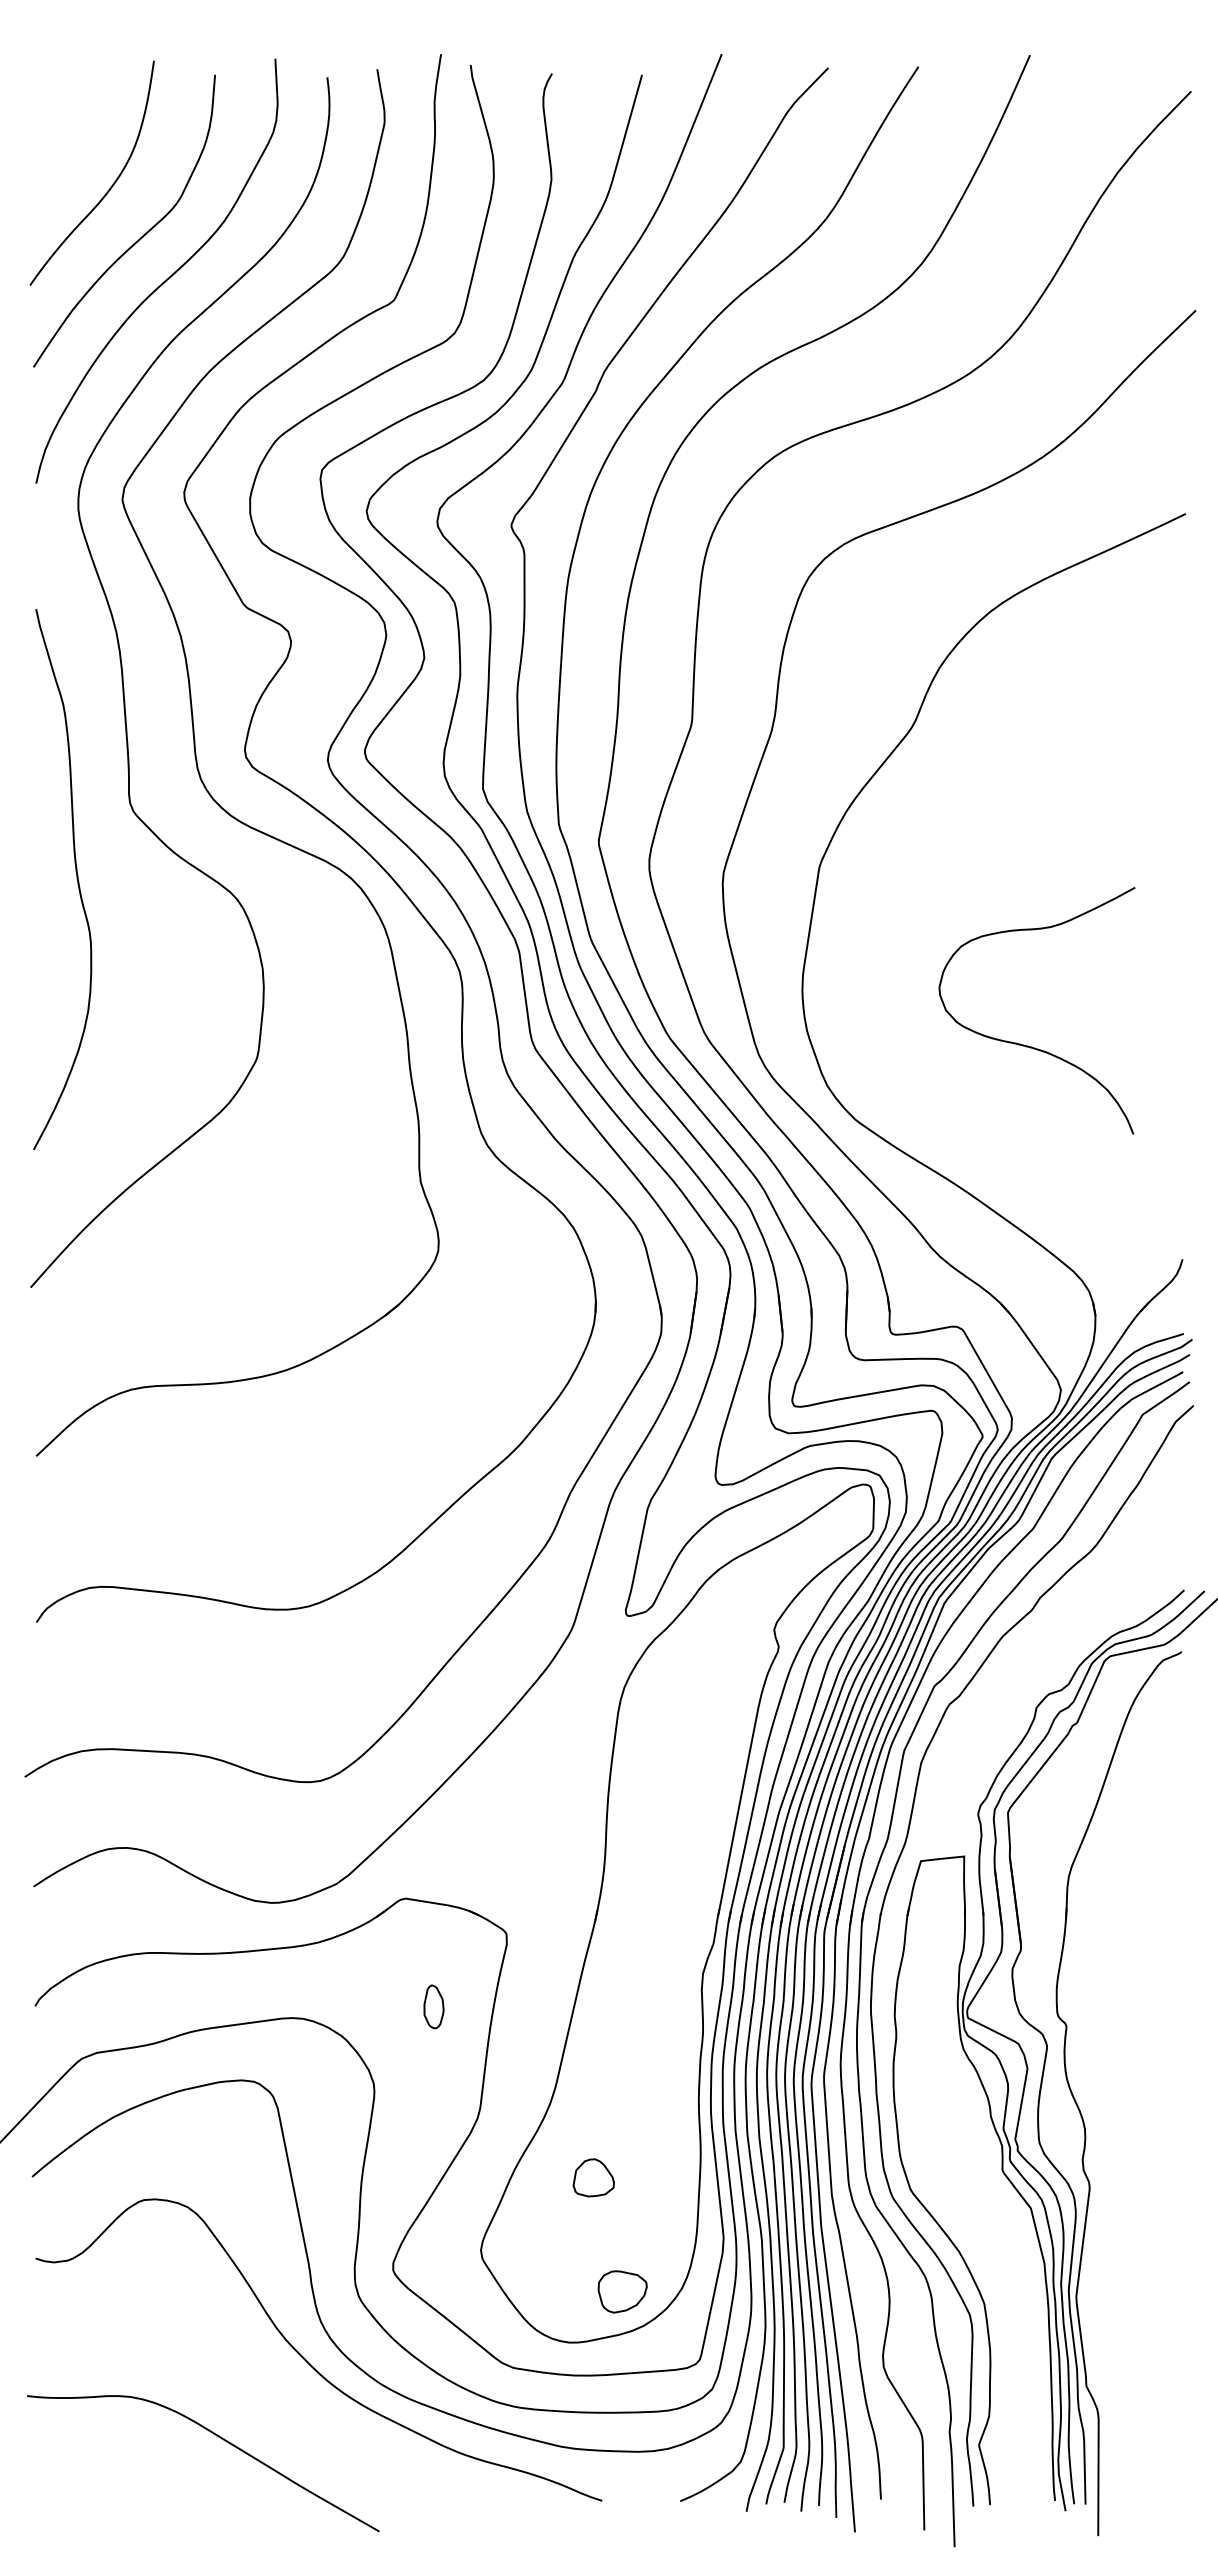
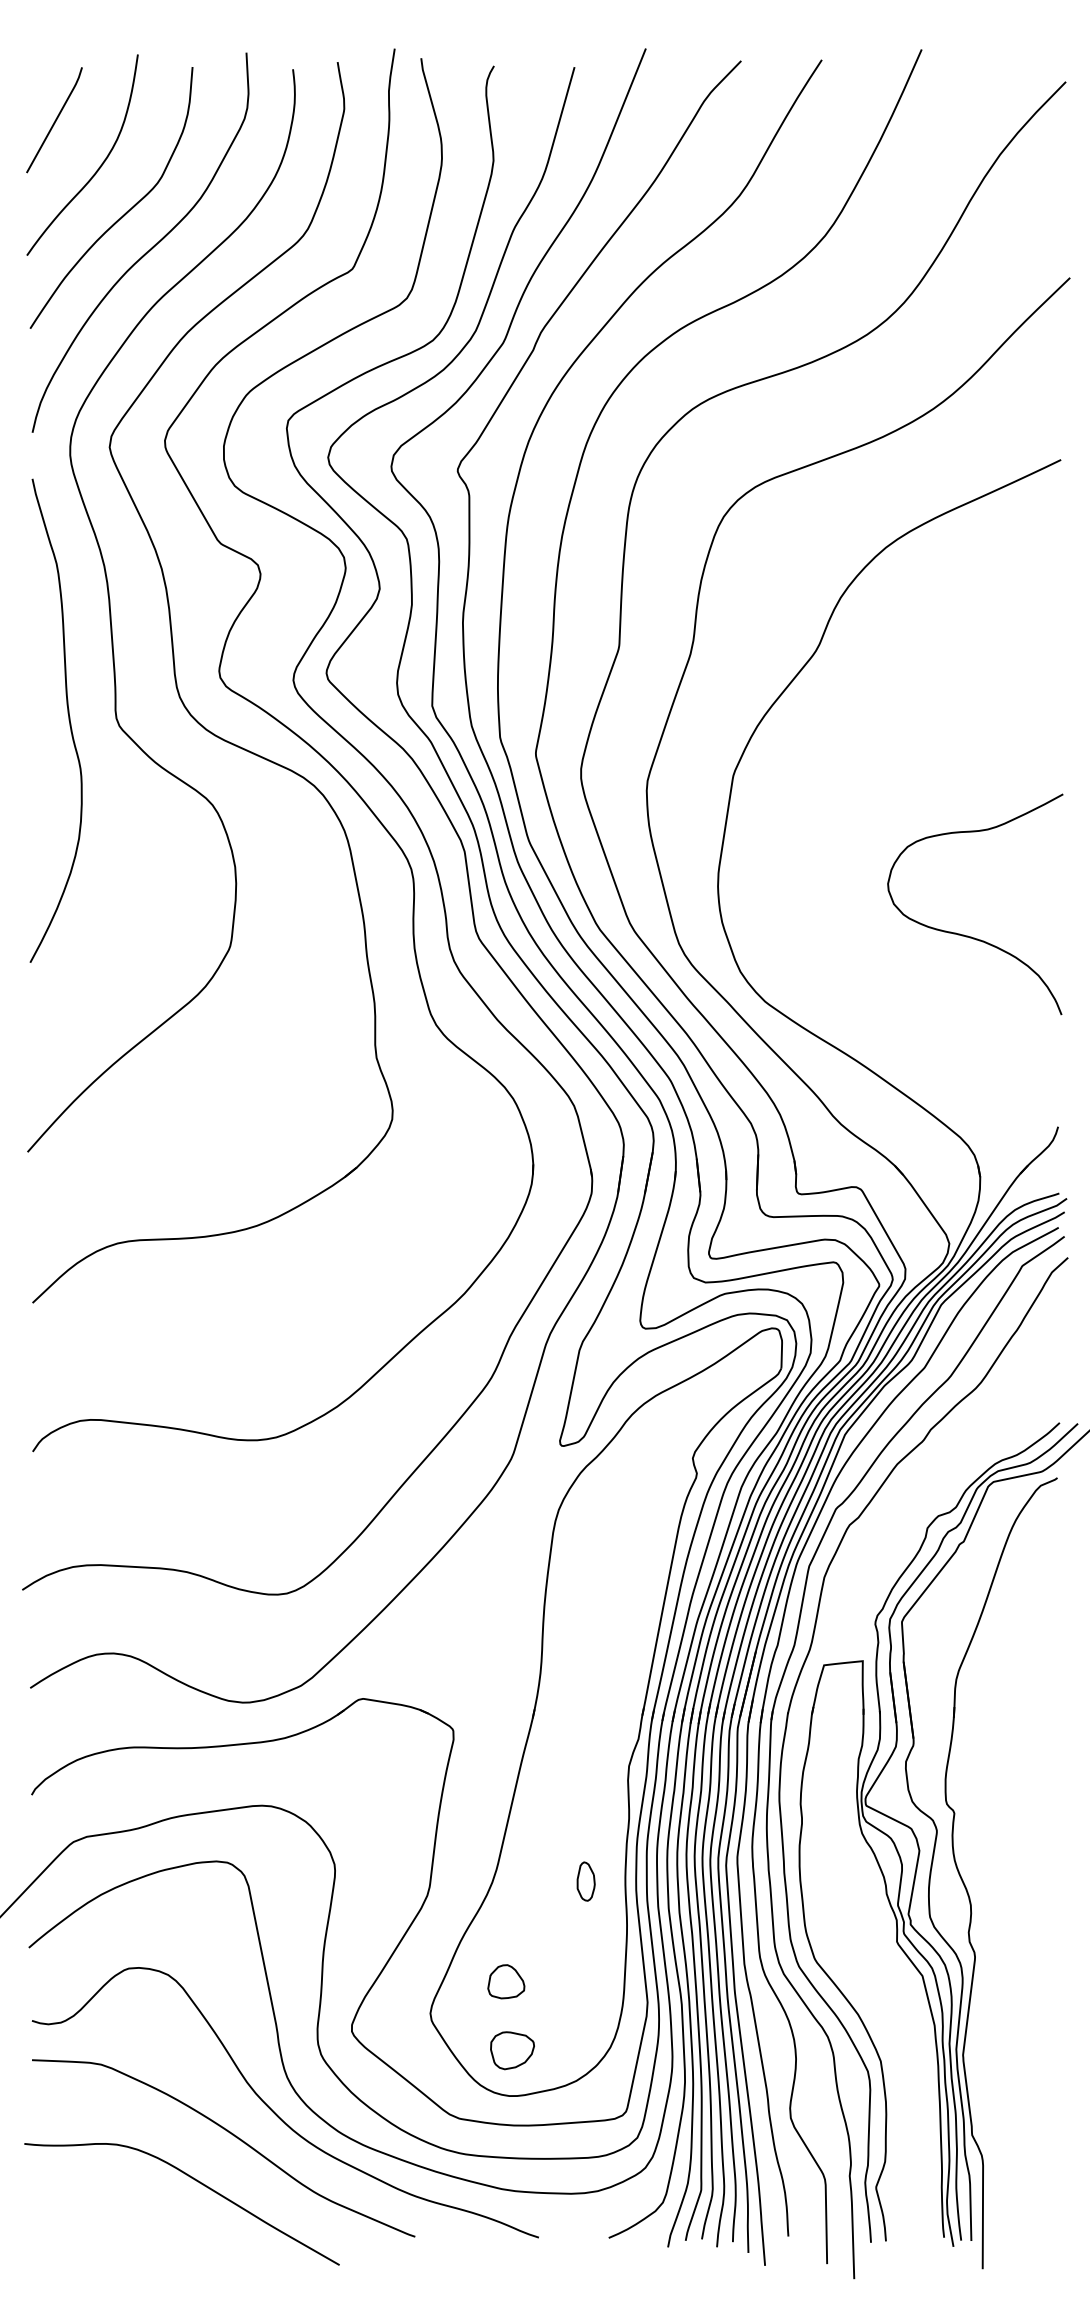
line: (61, 134) -> (55, 120), added
curve: (76, 878) -> (68, 719), moved
curve: (1028, 1045) -> (967, 935), moved
part: (433, 2006) -> (585, 1881), moved
part: (593, 2177) -> (506, 1981), moved
part: (622, 2291) -> (512, 2050), moved
curve: (259, 2386) -> (232, 2135), added

